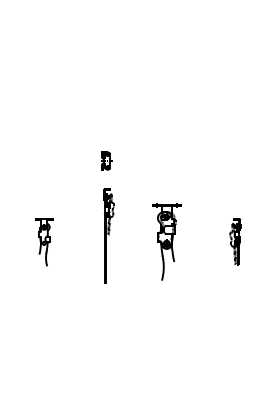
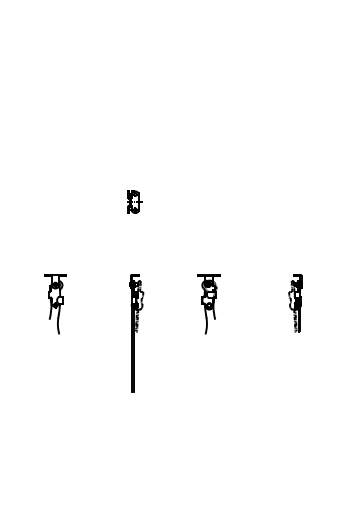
part: (108, 236) -> (136, 333), moved
part: (165, 242) -> (208, 304), size x0.62

